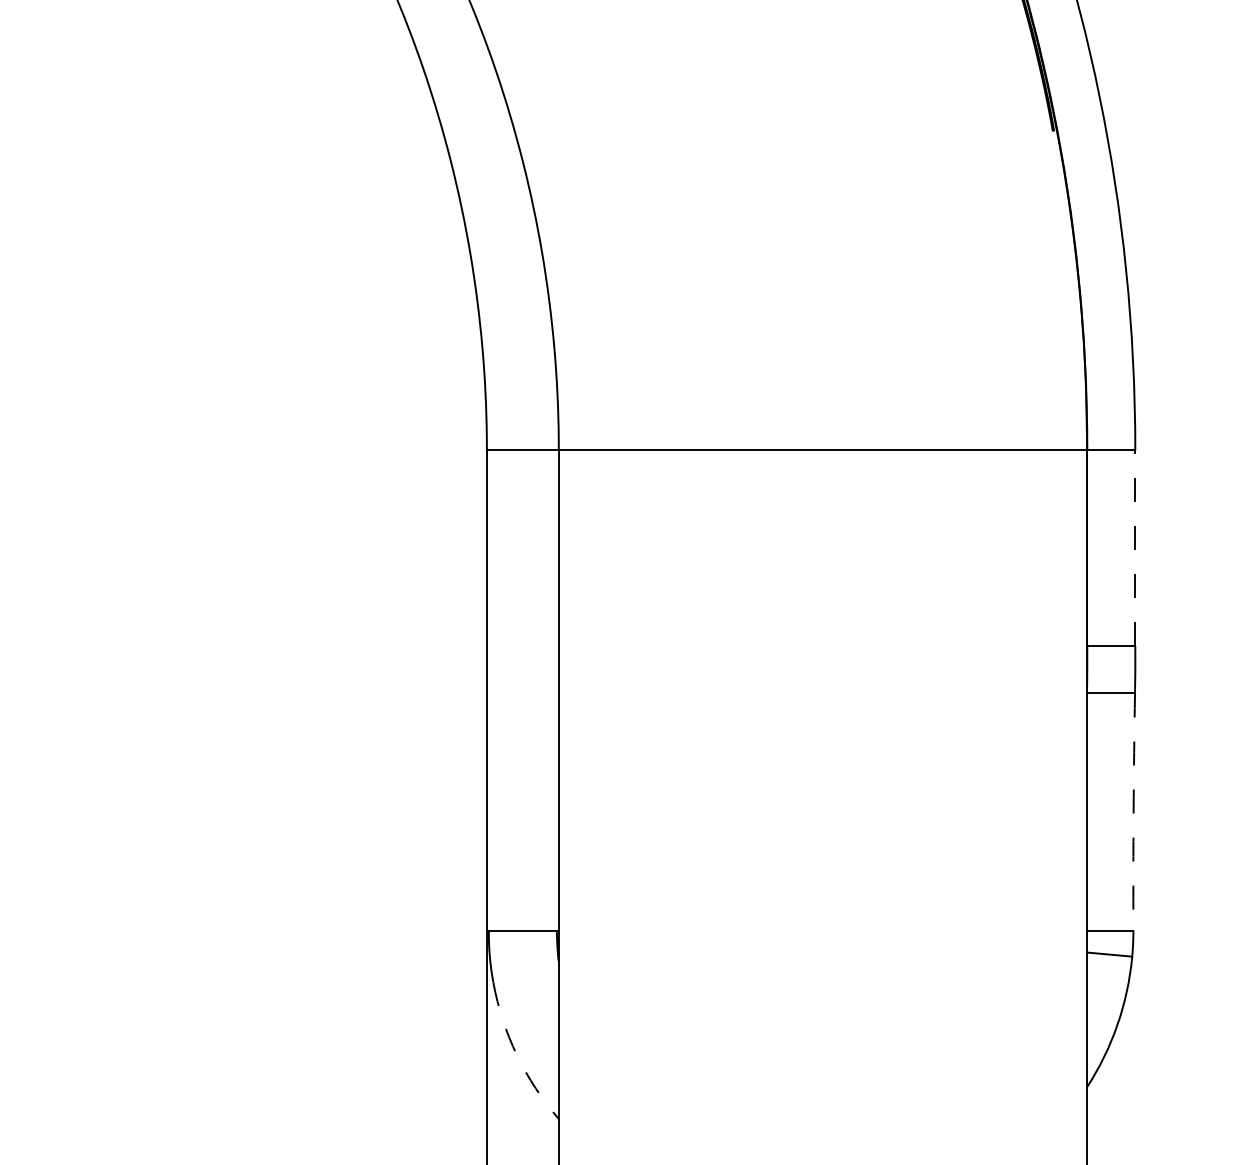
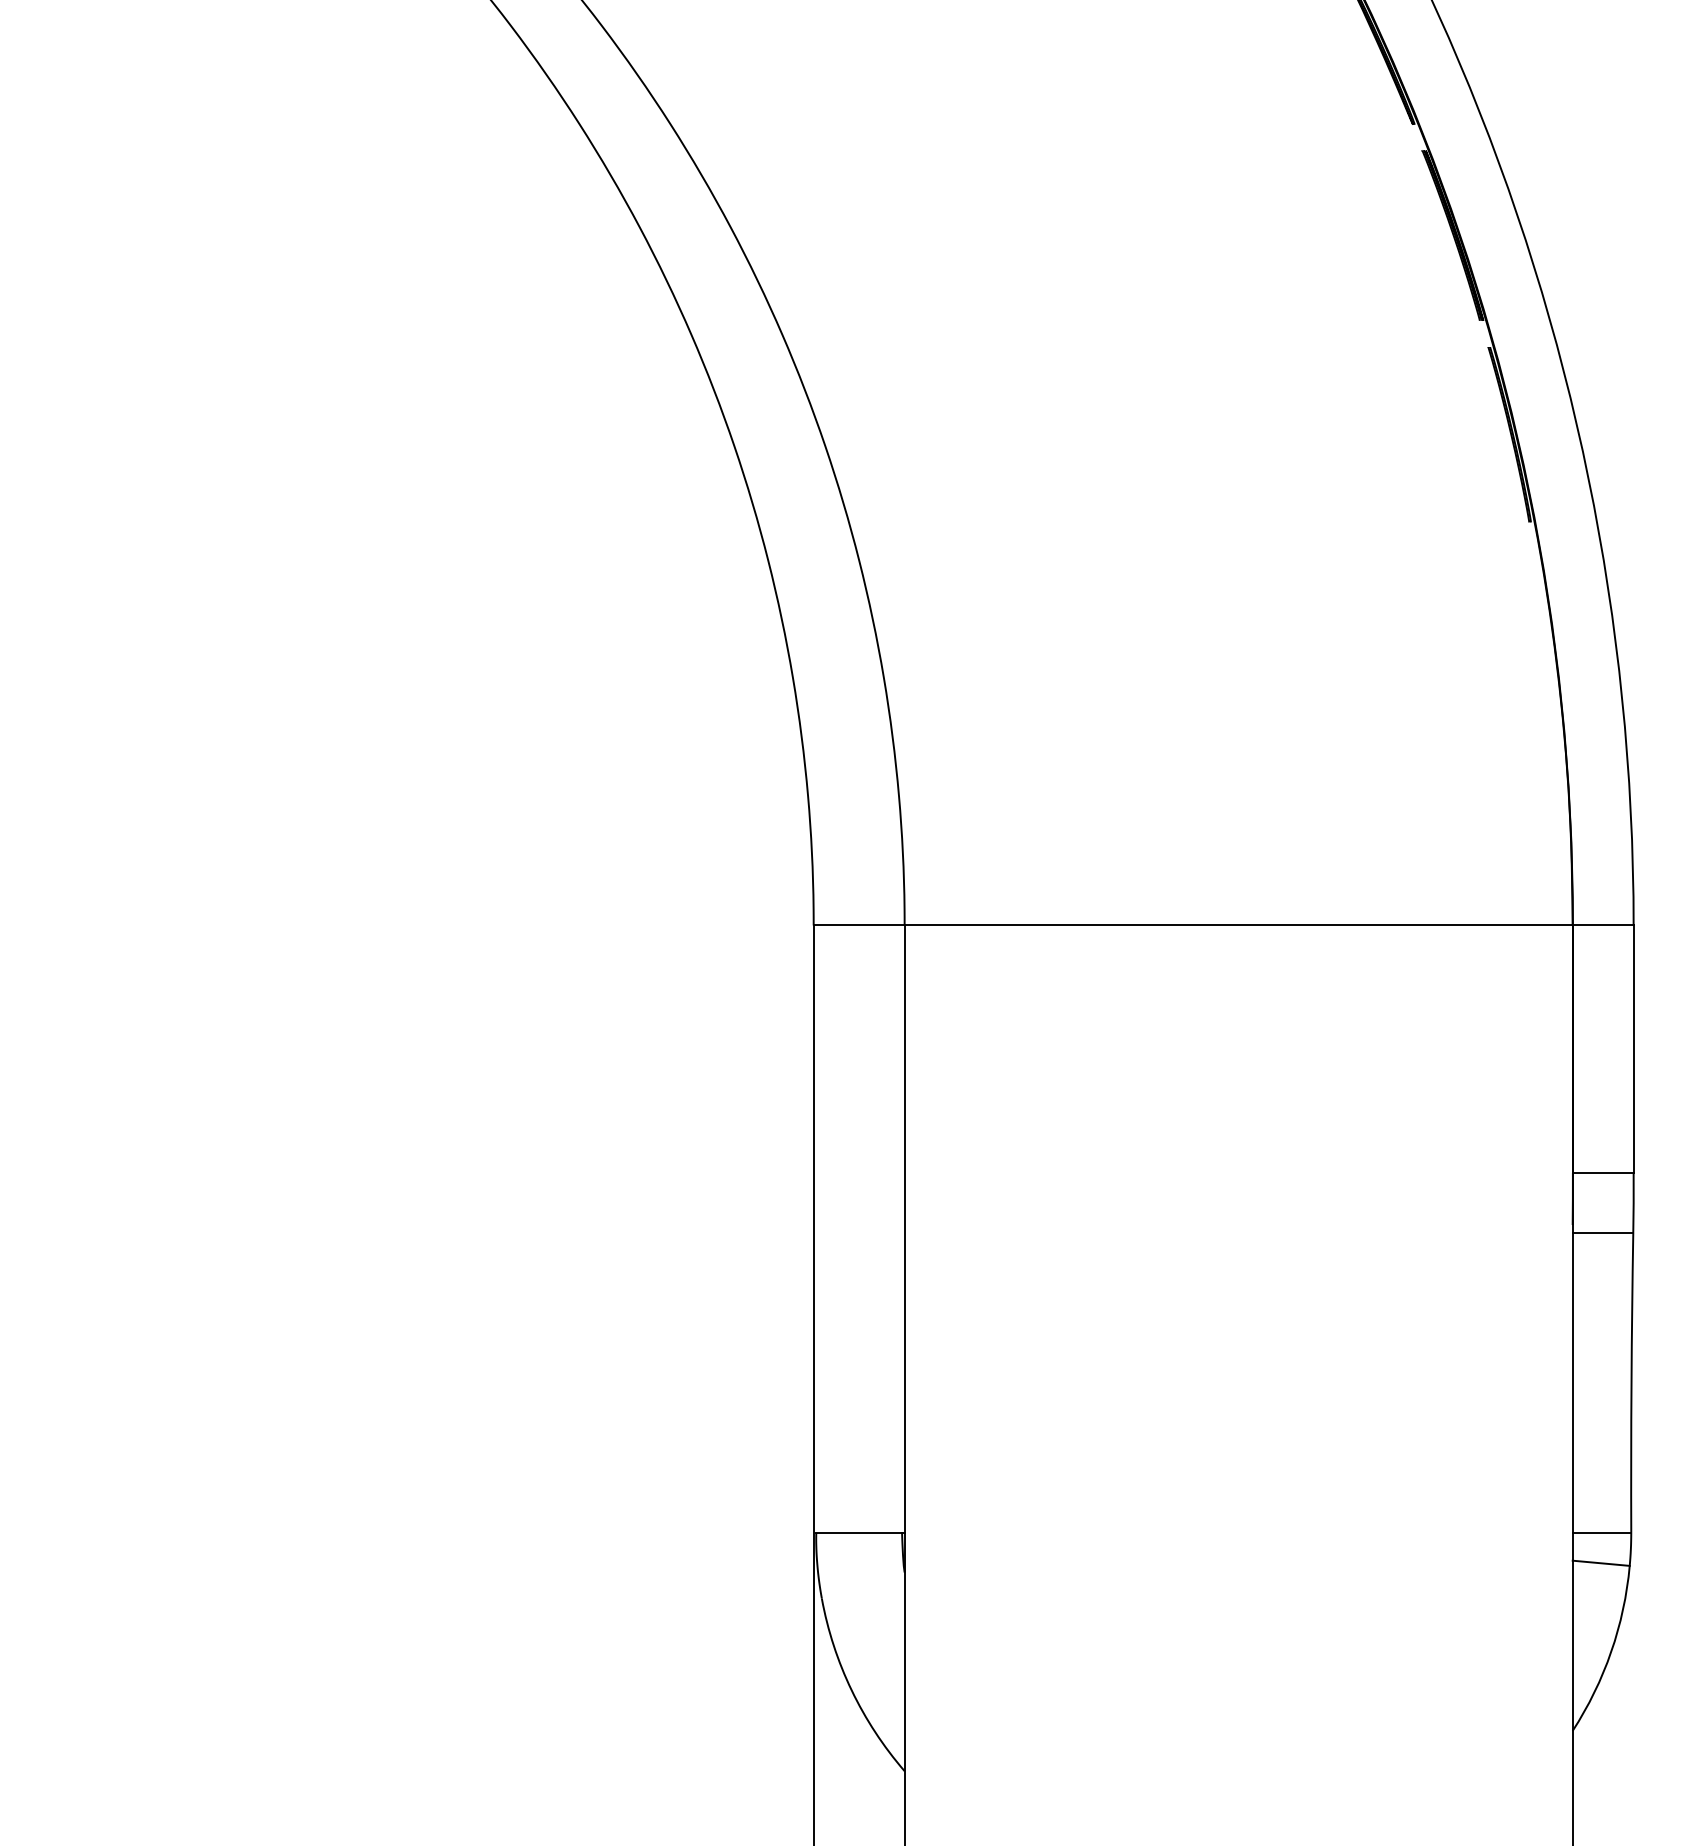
line: (1135, 548) -> (1633, 1049), dashed -> solid
arc: (1133, 811) -> (1631, 1382), dashed -> solid
arc: (516, 1055) -> (851, 1690), dashed -> solid

